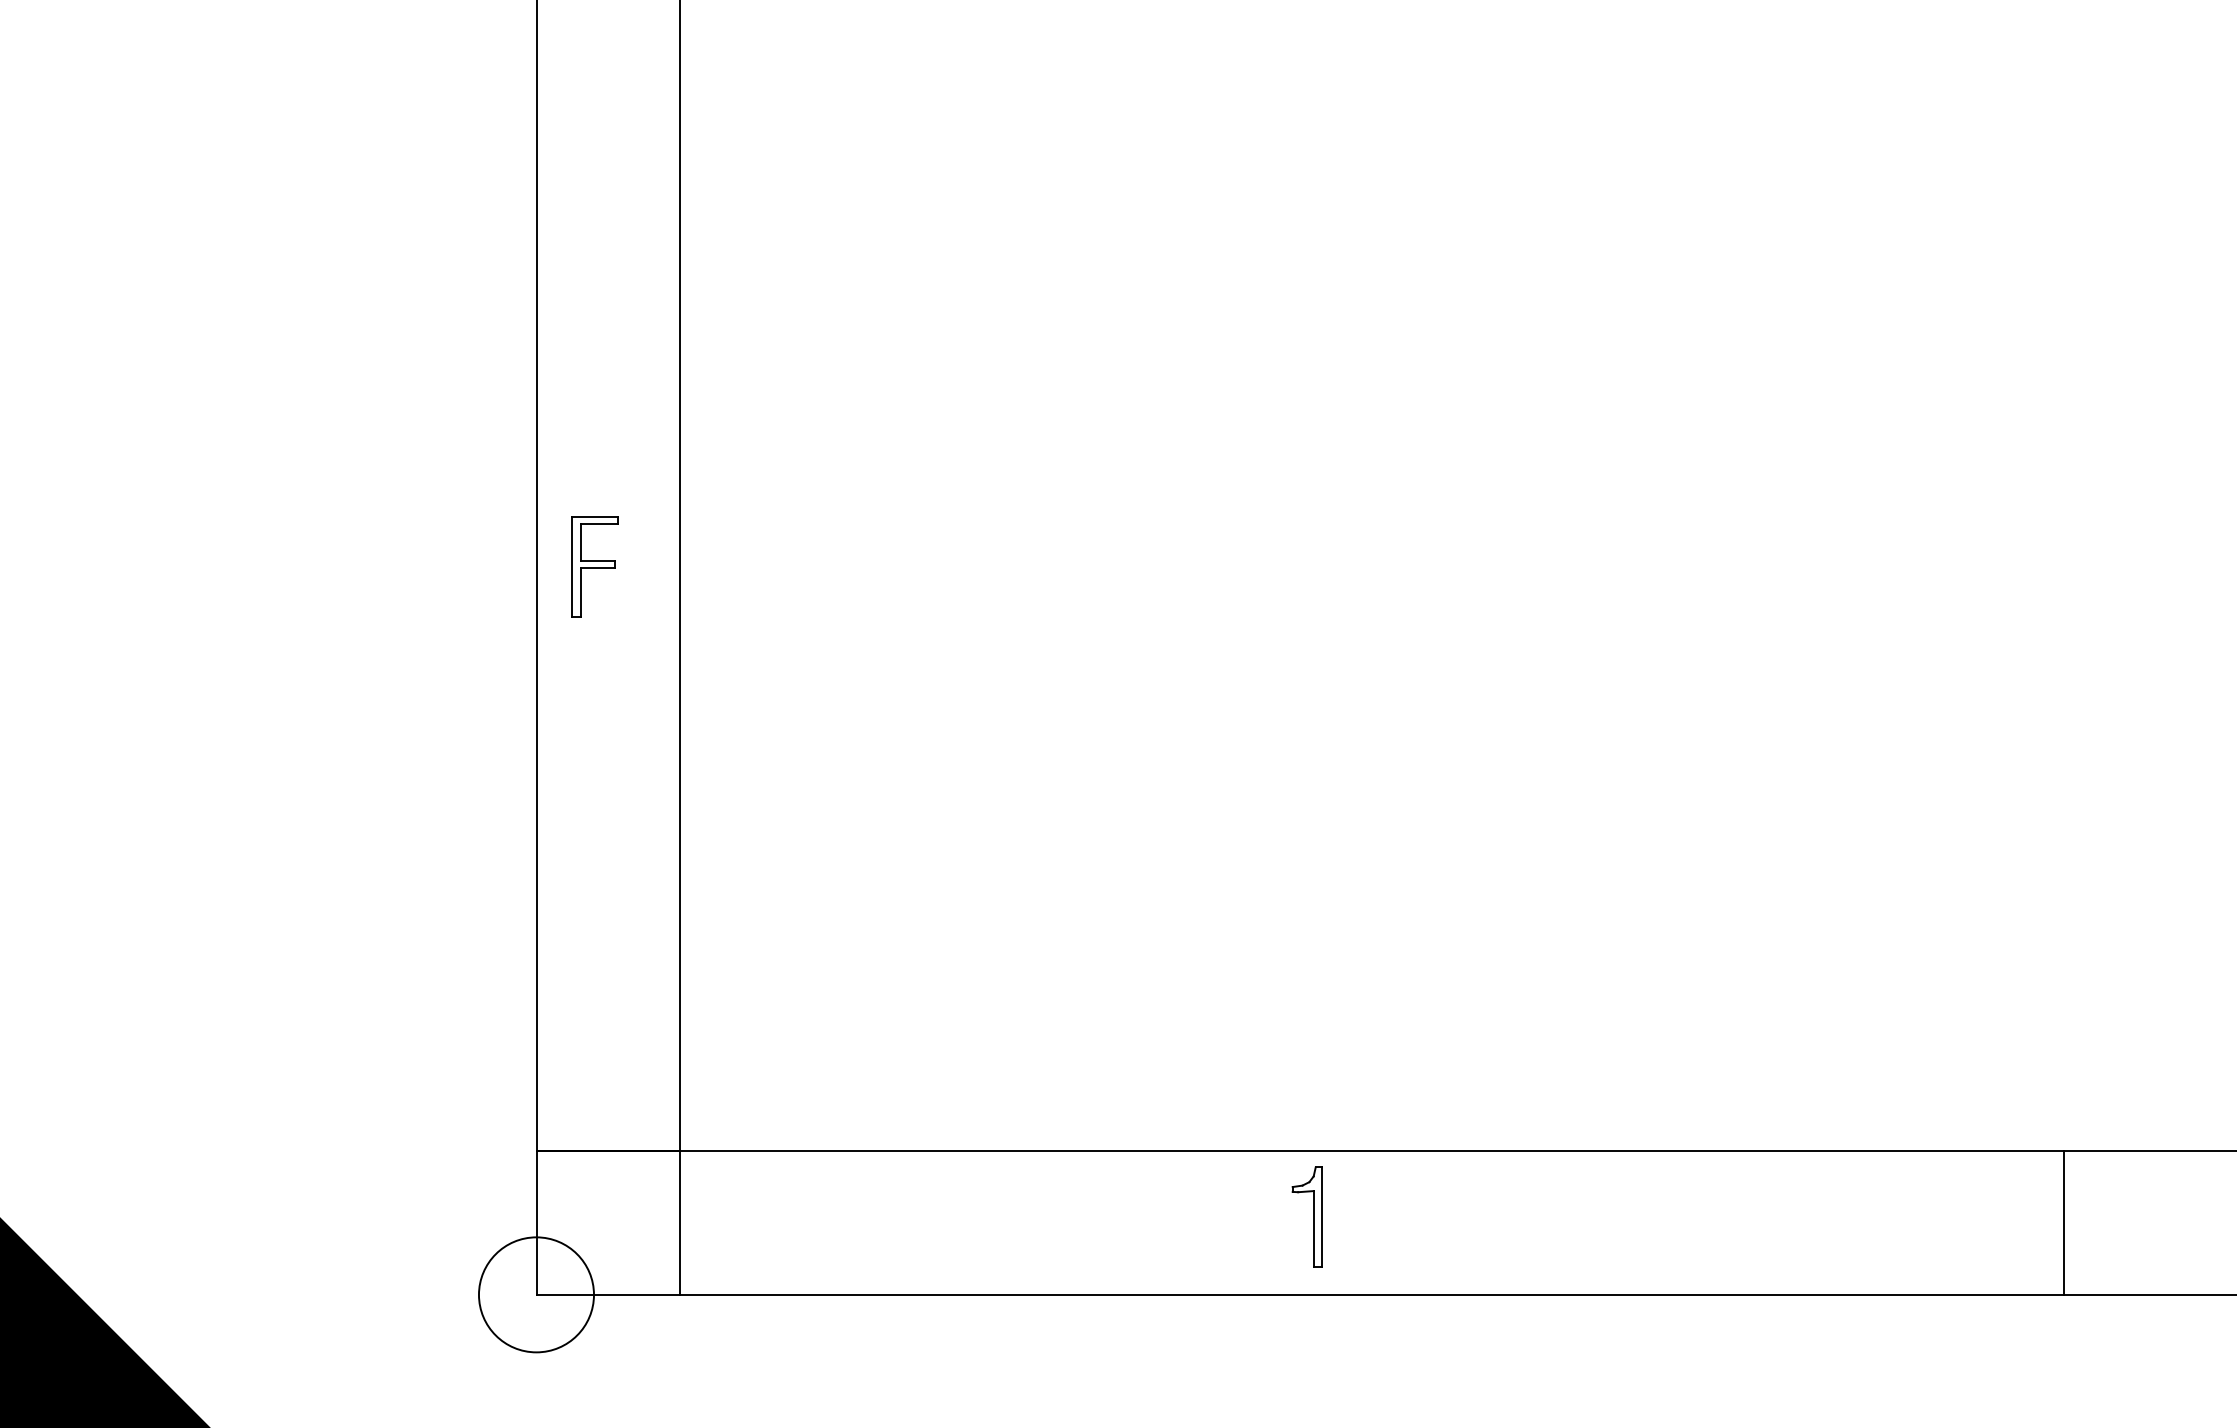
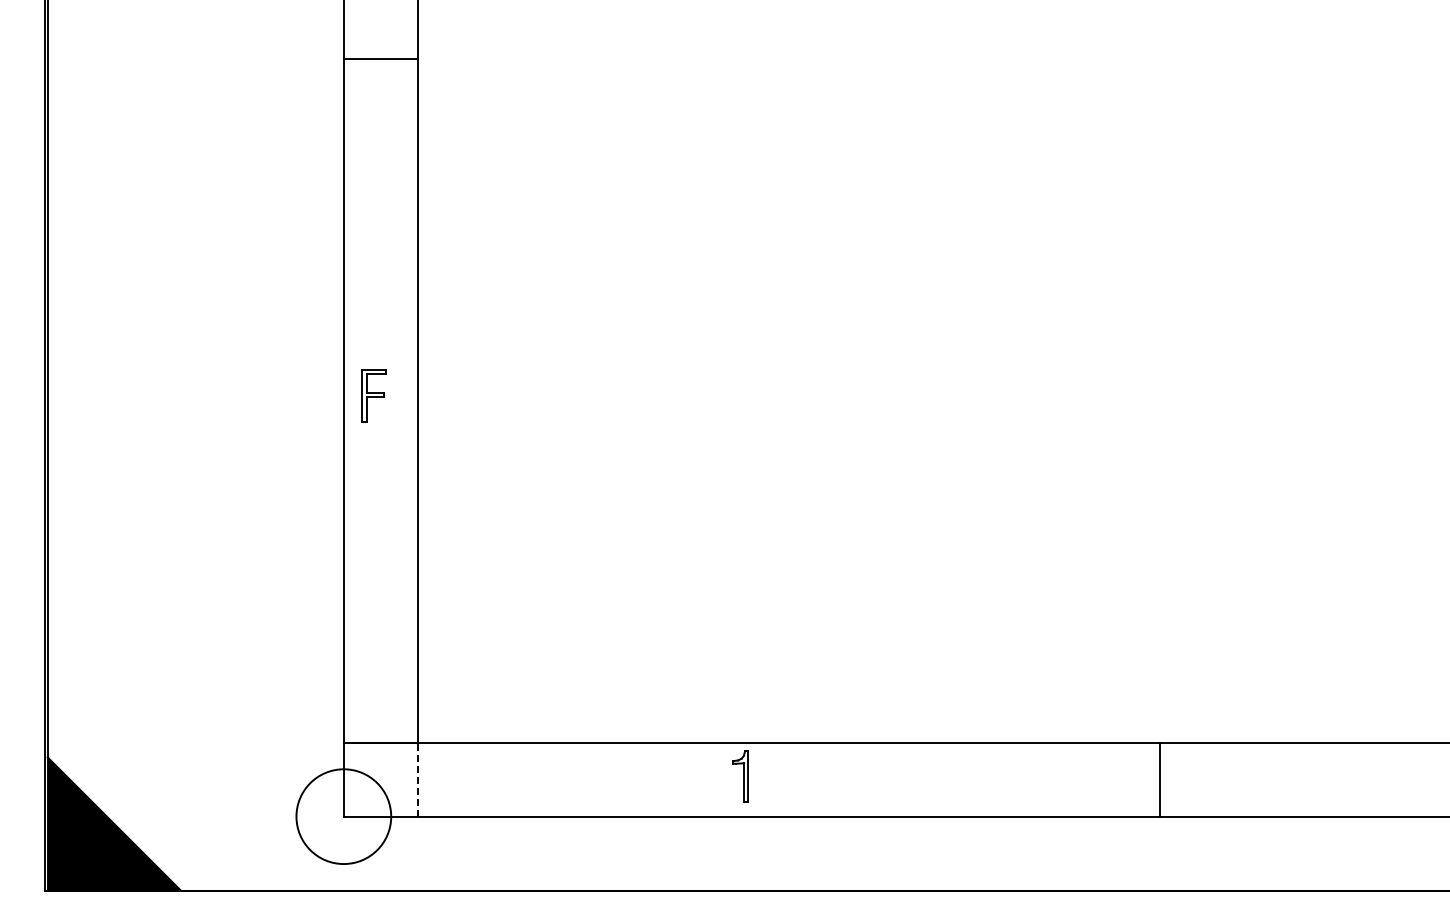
part: (594, 566) -> (373, 395), moved
line: (679, 1222) -> (417, 779), solid -> dashed
line: (2064, 1222) -> (1160, 779), moved
circle: (535, 1294) -> (343, 816), size x1.6

